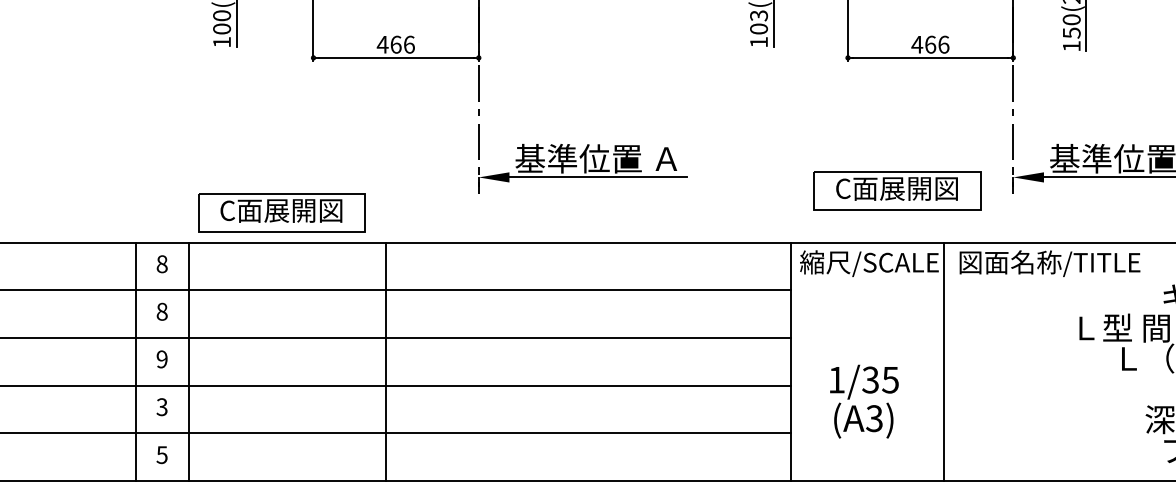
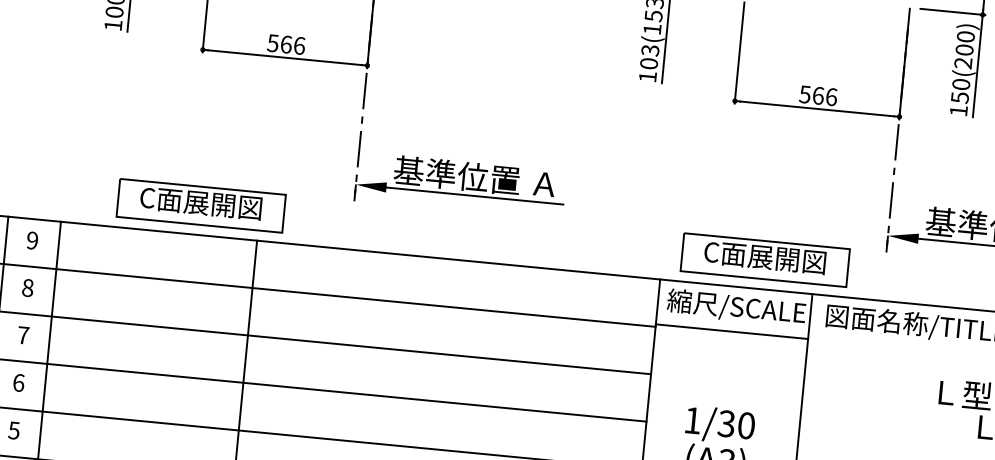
text: (382, 44) -> (272, 43), 466 -> 566
text: (917, 44) -> (805, 94), 466 -> 566
part: (897, 190) -> (765, 259), moved
part: (281, 212) -> (201, 204), moved
text: (161, 264) -> (31, 240), 8 -> 9
line: (866, 287) -> (731, 331), added
text: (161, 359) -> (22, 335), 9 -> 7
text: (890, 379) -> (746, 425), 1/35 -> 1/30
text: (161, 407) -> (18, 383), 3 -> 6

